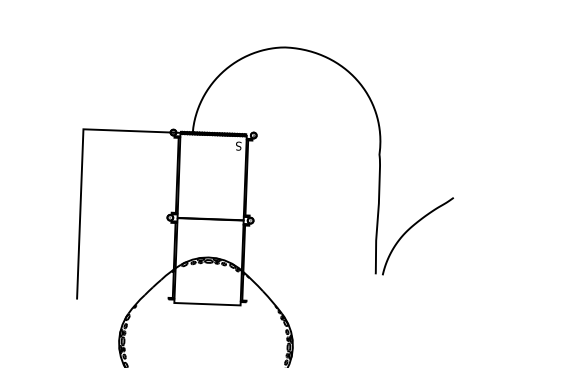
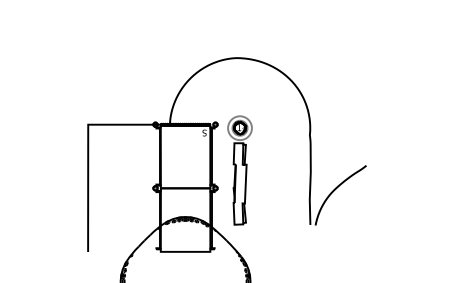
part: (283, 197) -> (239, 170), added

